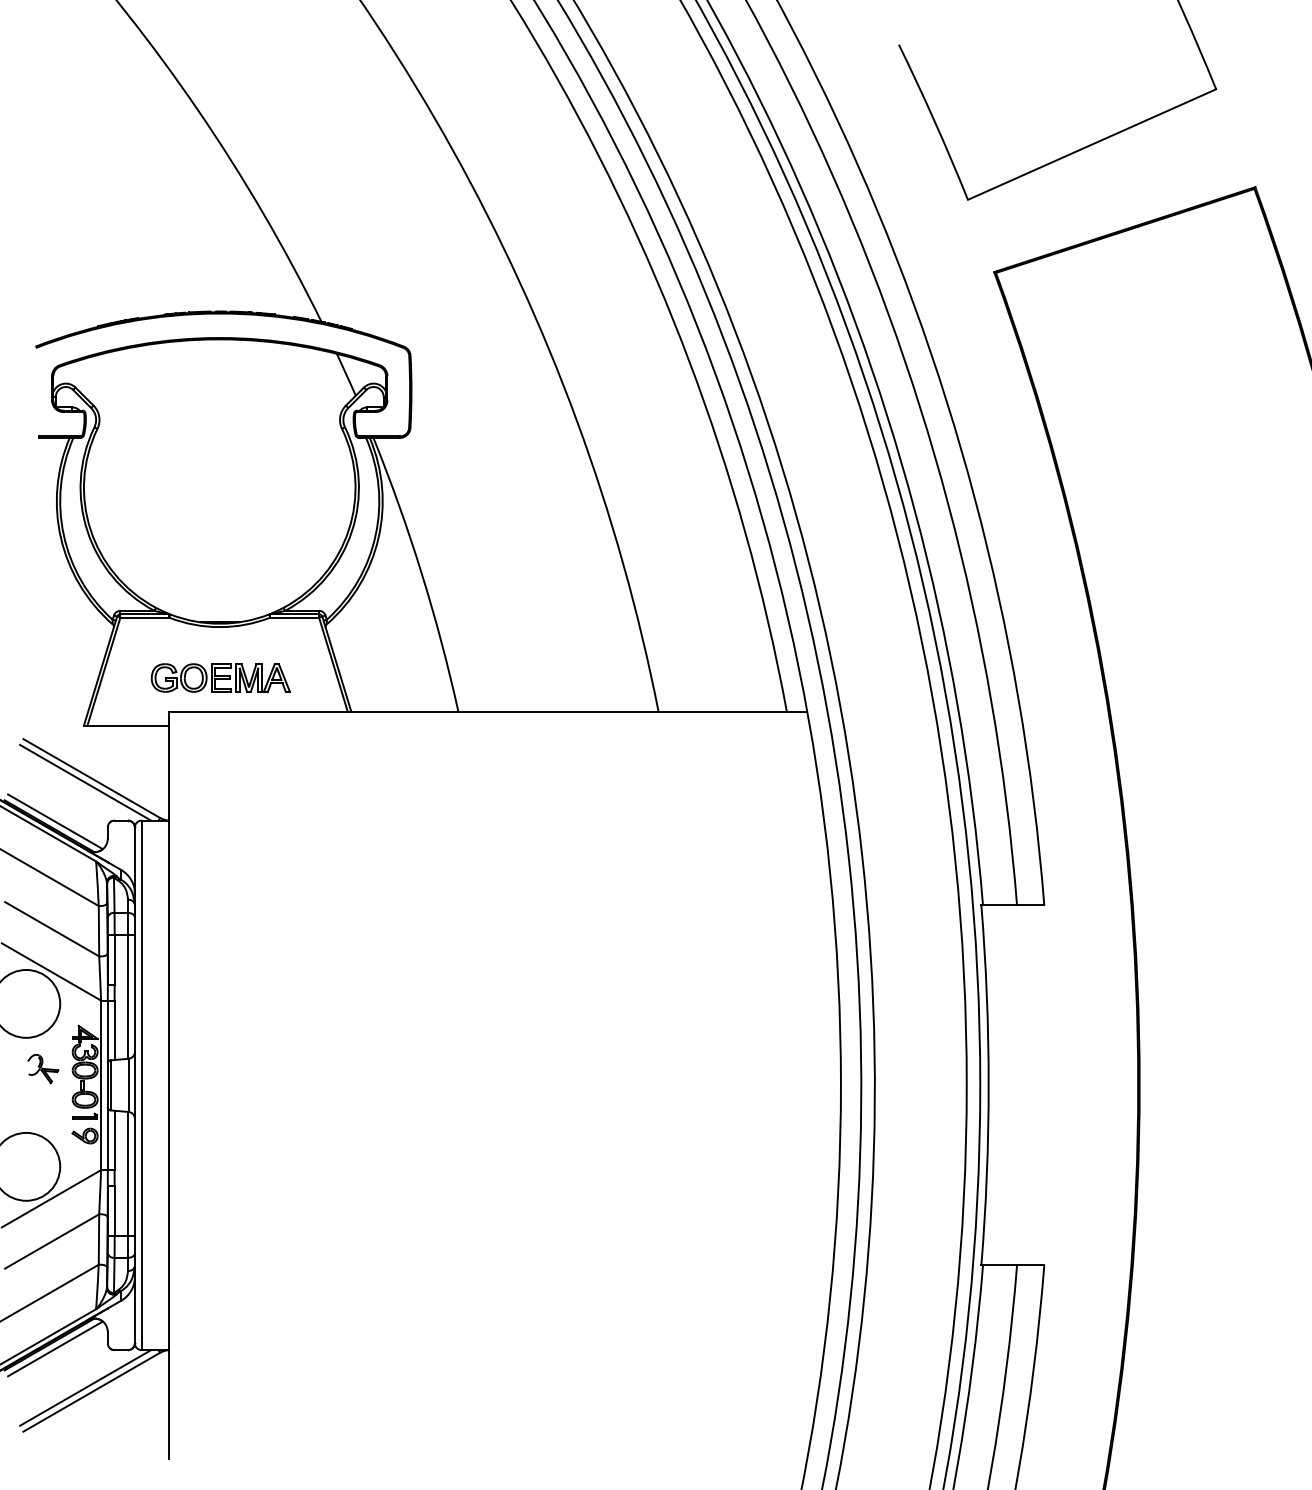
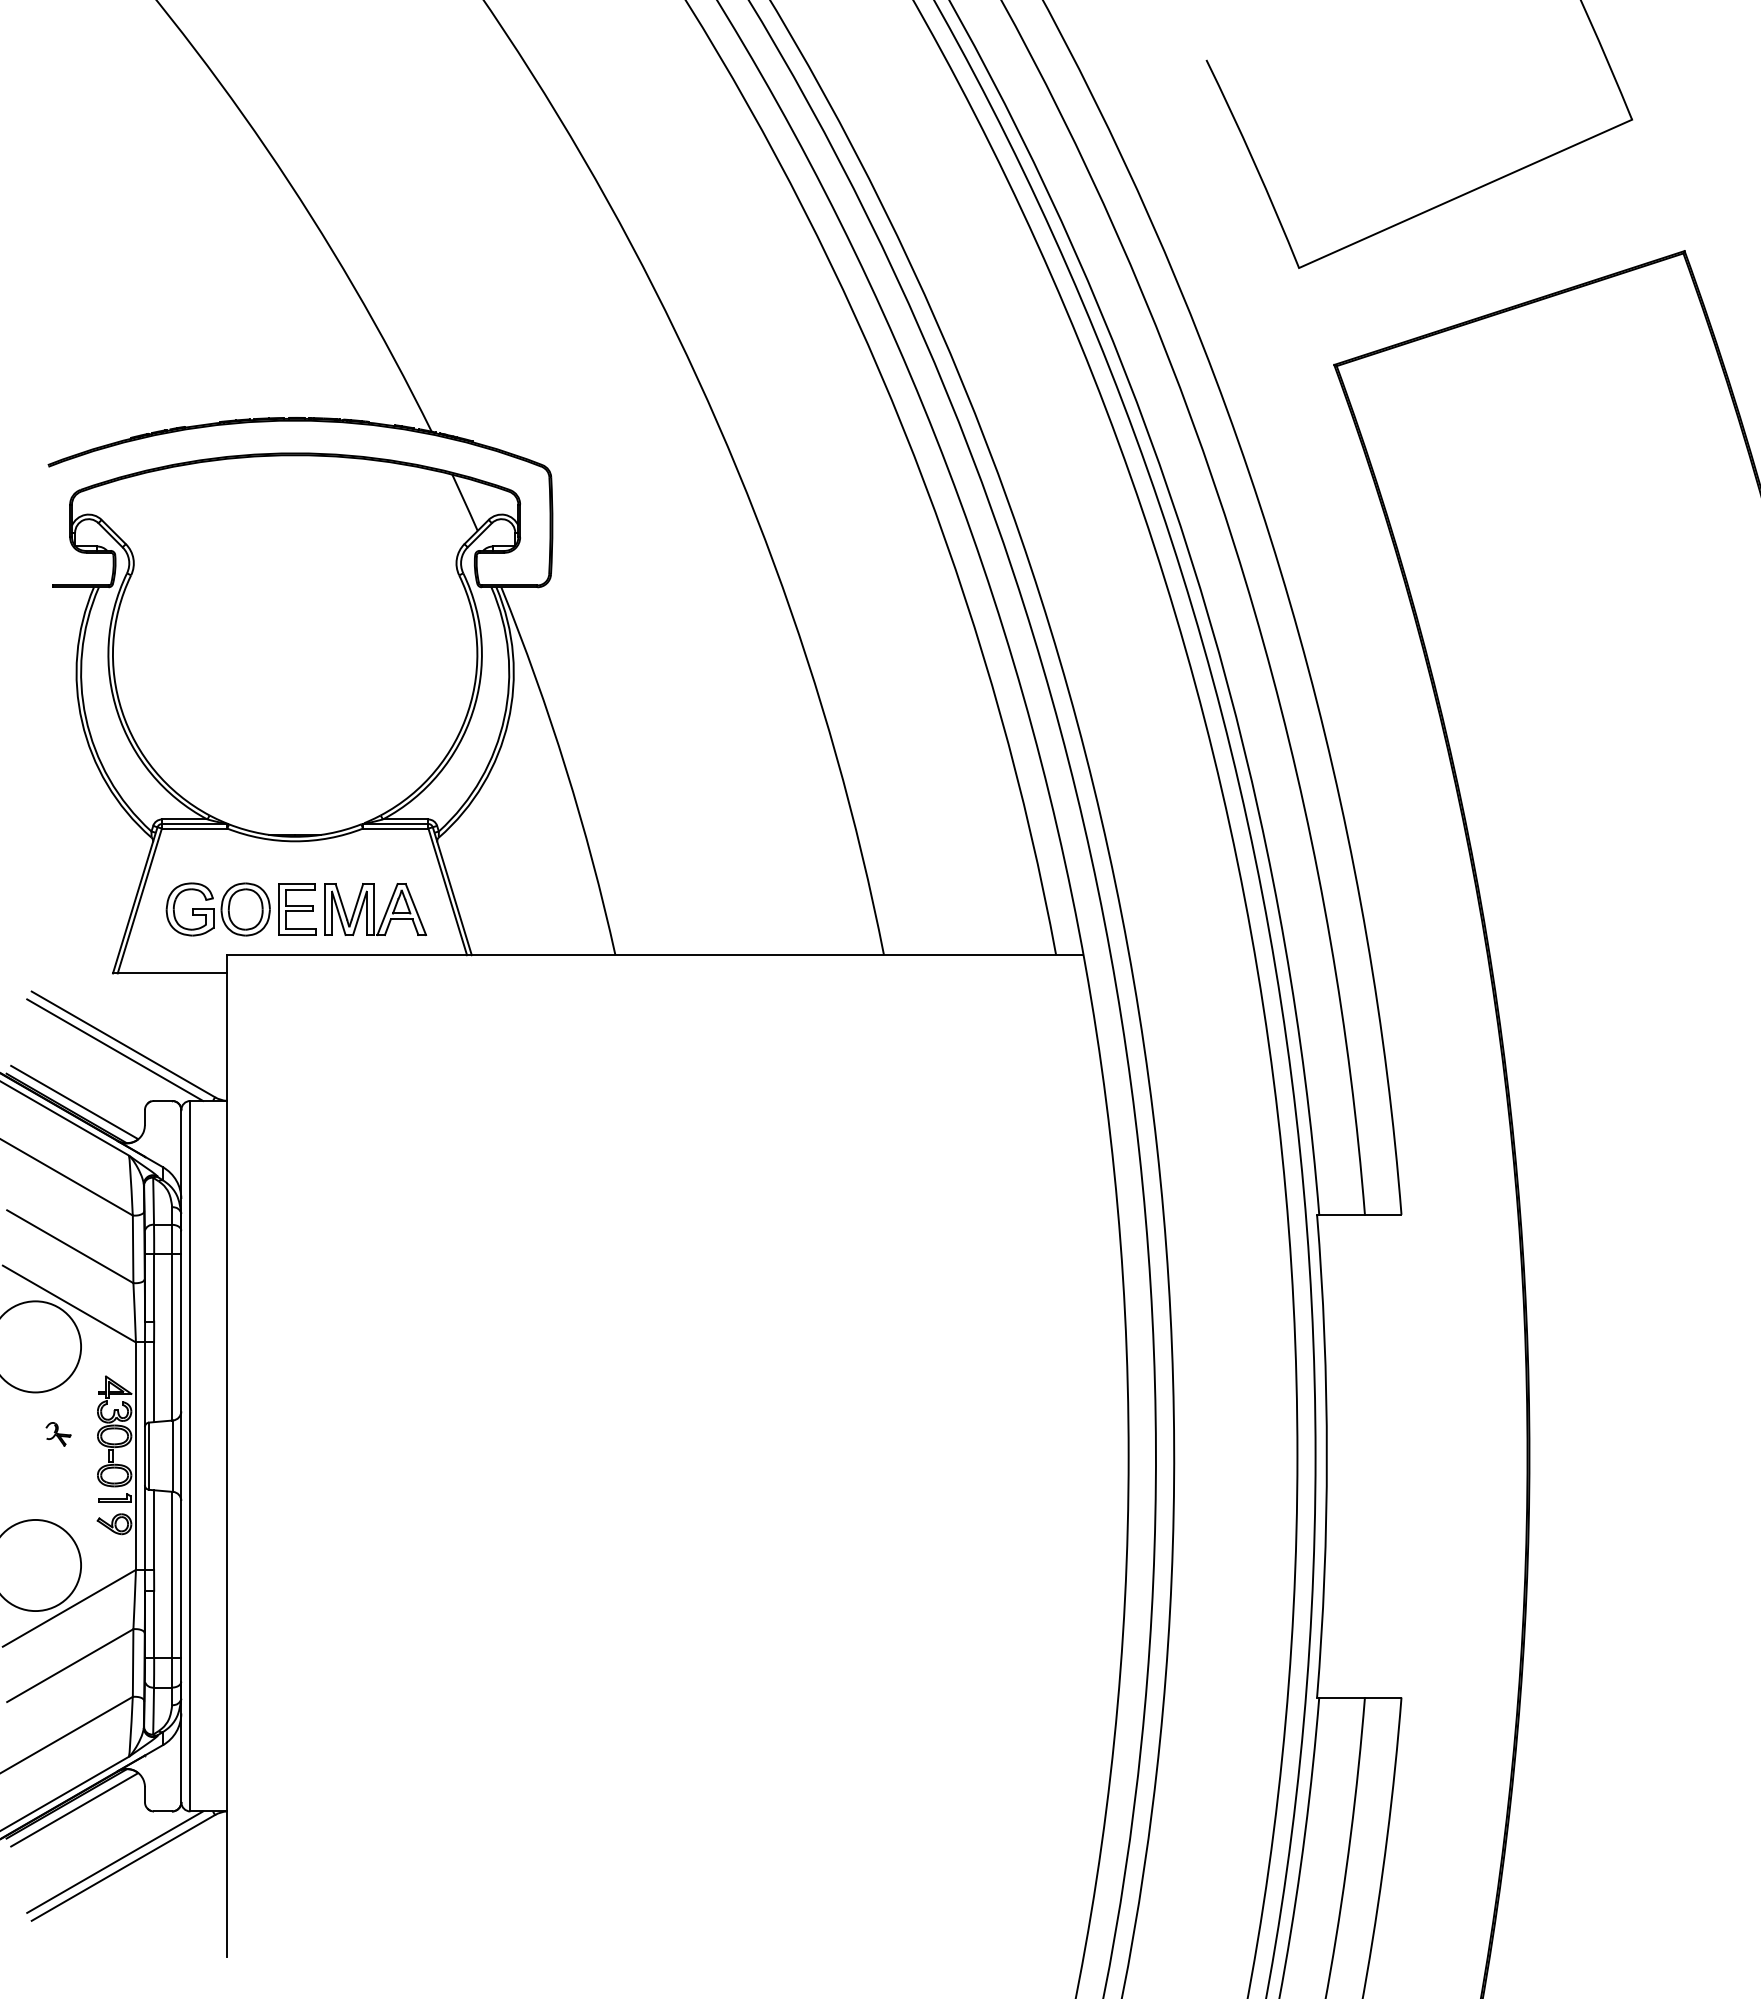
part: (220, 677) -> (296, 909), size x1.4
part: (43, 1069) -> (58, 1434), size x0.6

